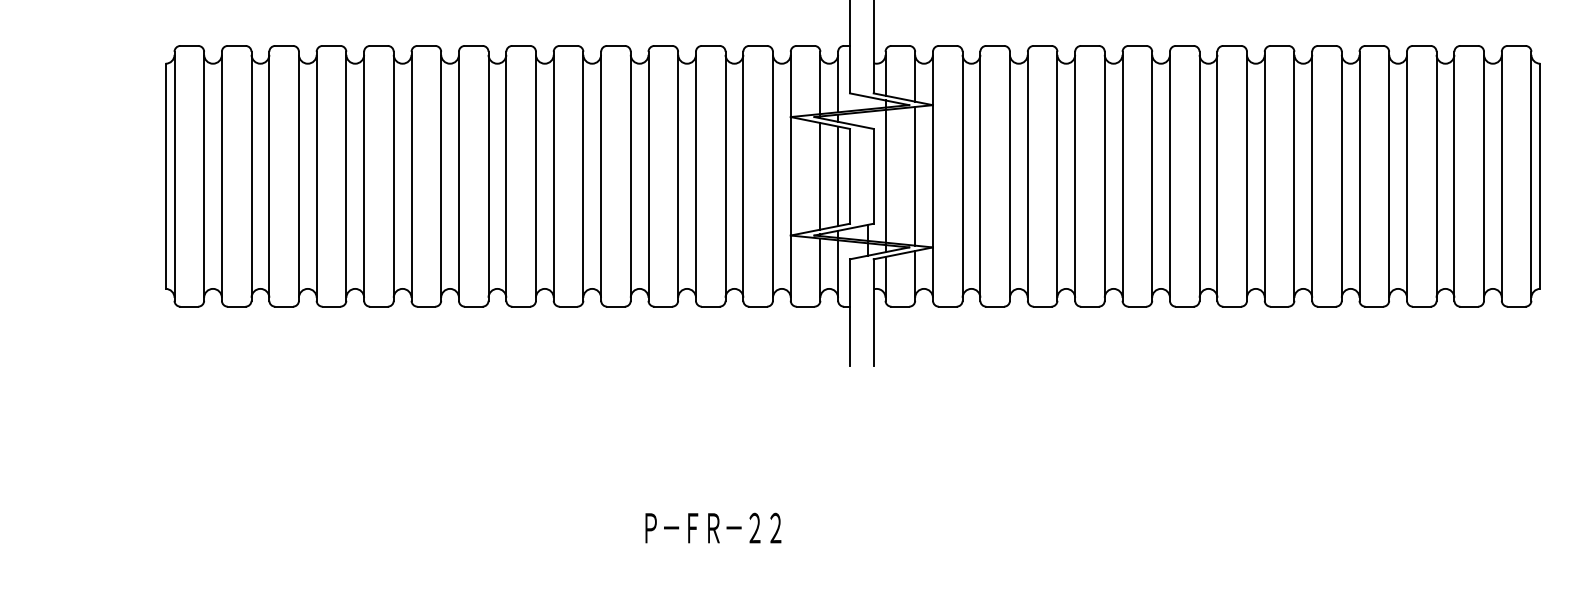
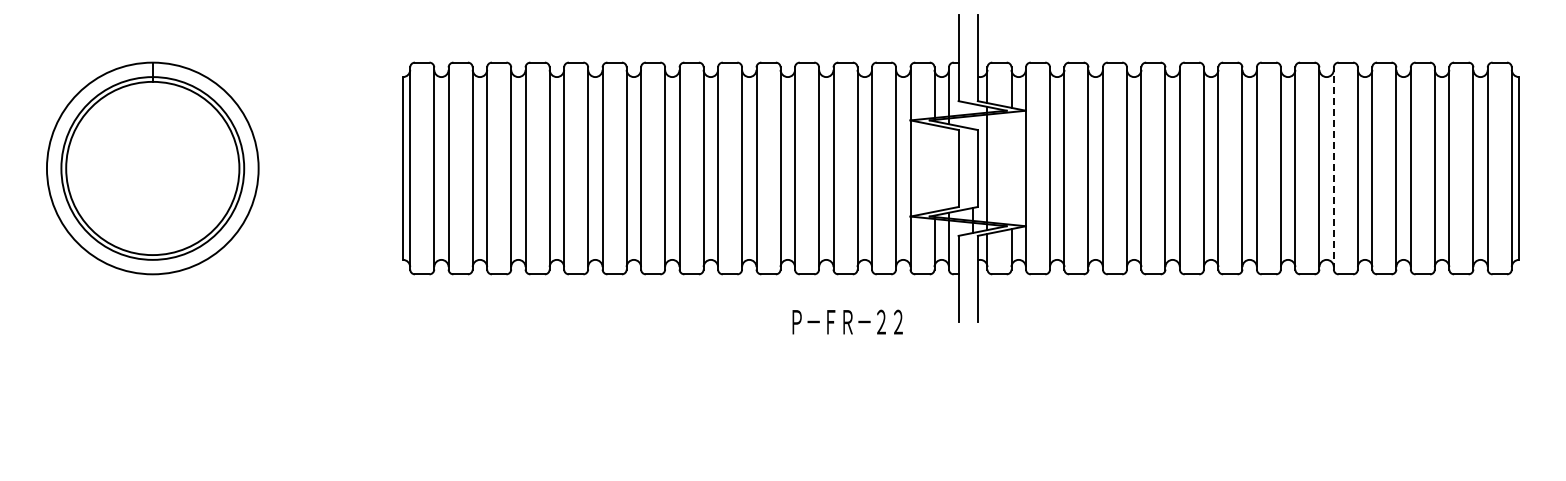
line: (1311, 175) -> (1333, 167), solid -> dashed
line: (820, 176) -> (934, 168), removed
line: (837, 176) -> (948, 168), removed
line: (915, 176) -> (1011, 168), removed
text: (713, 527) -> (847, 321), moved

